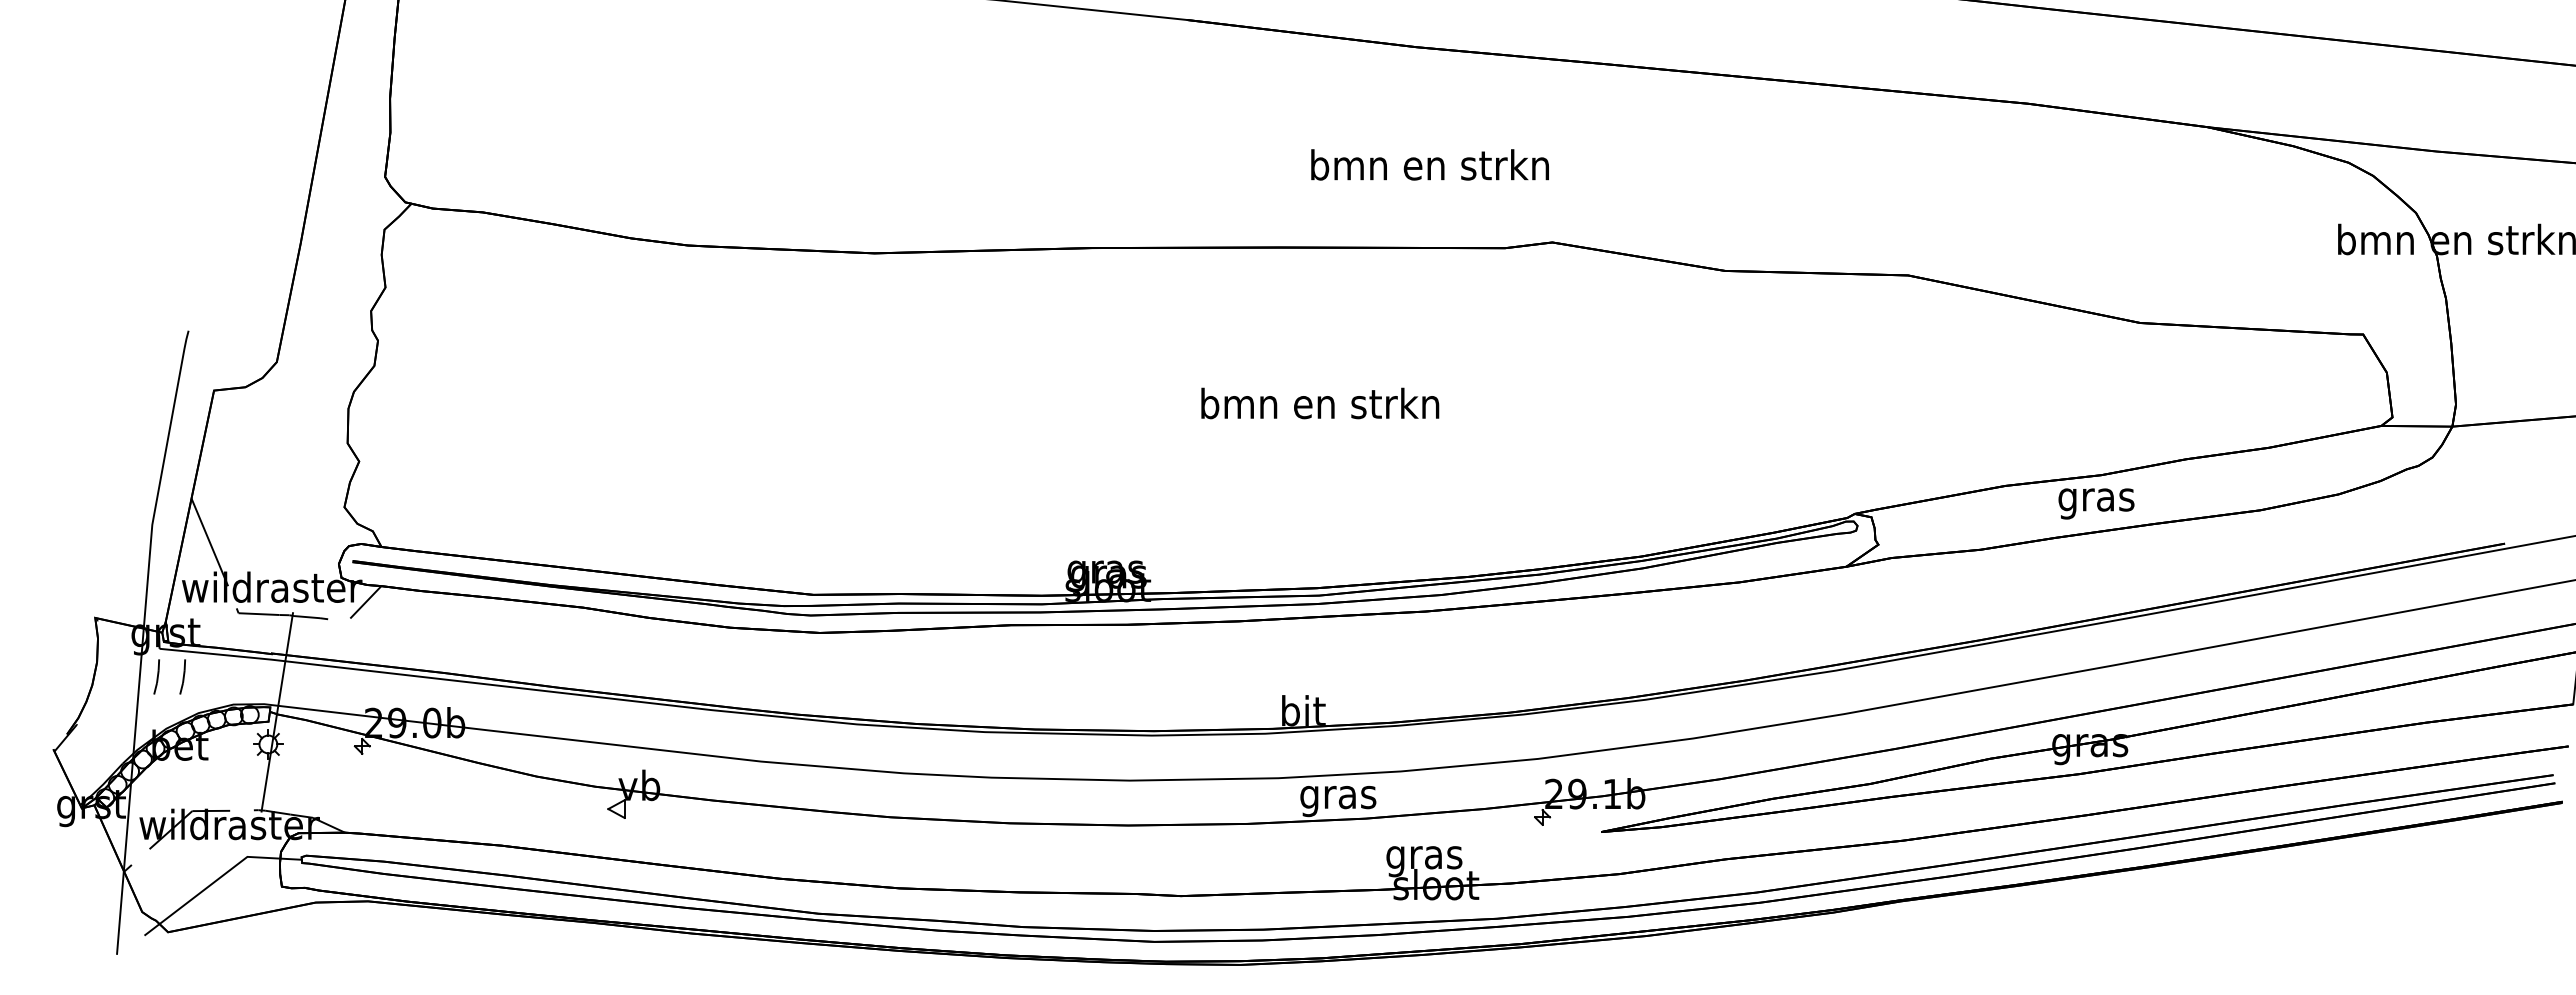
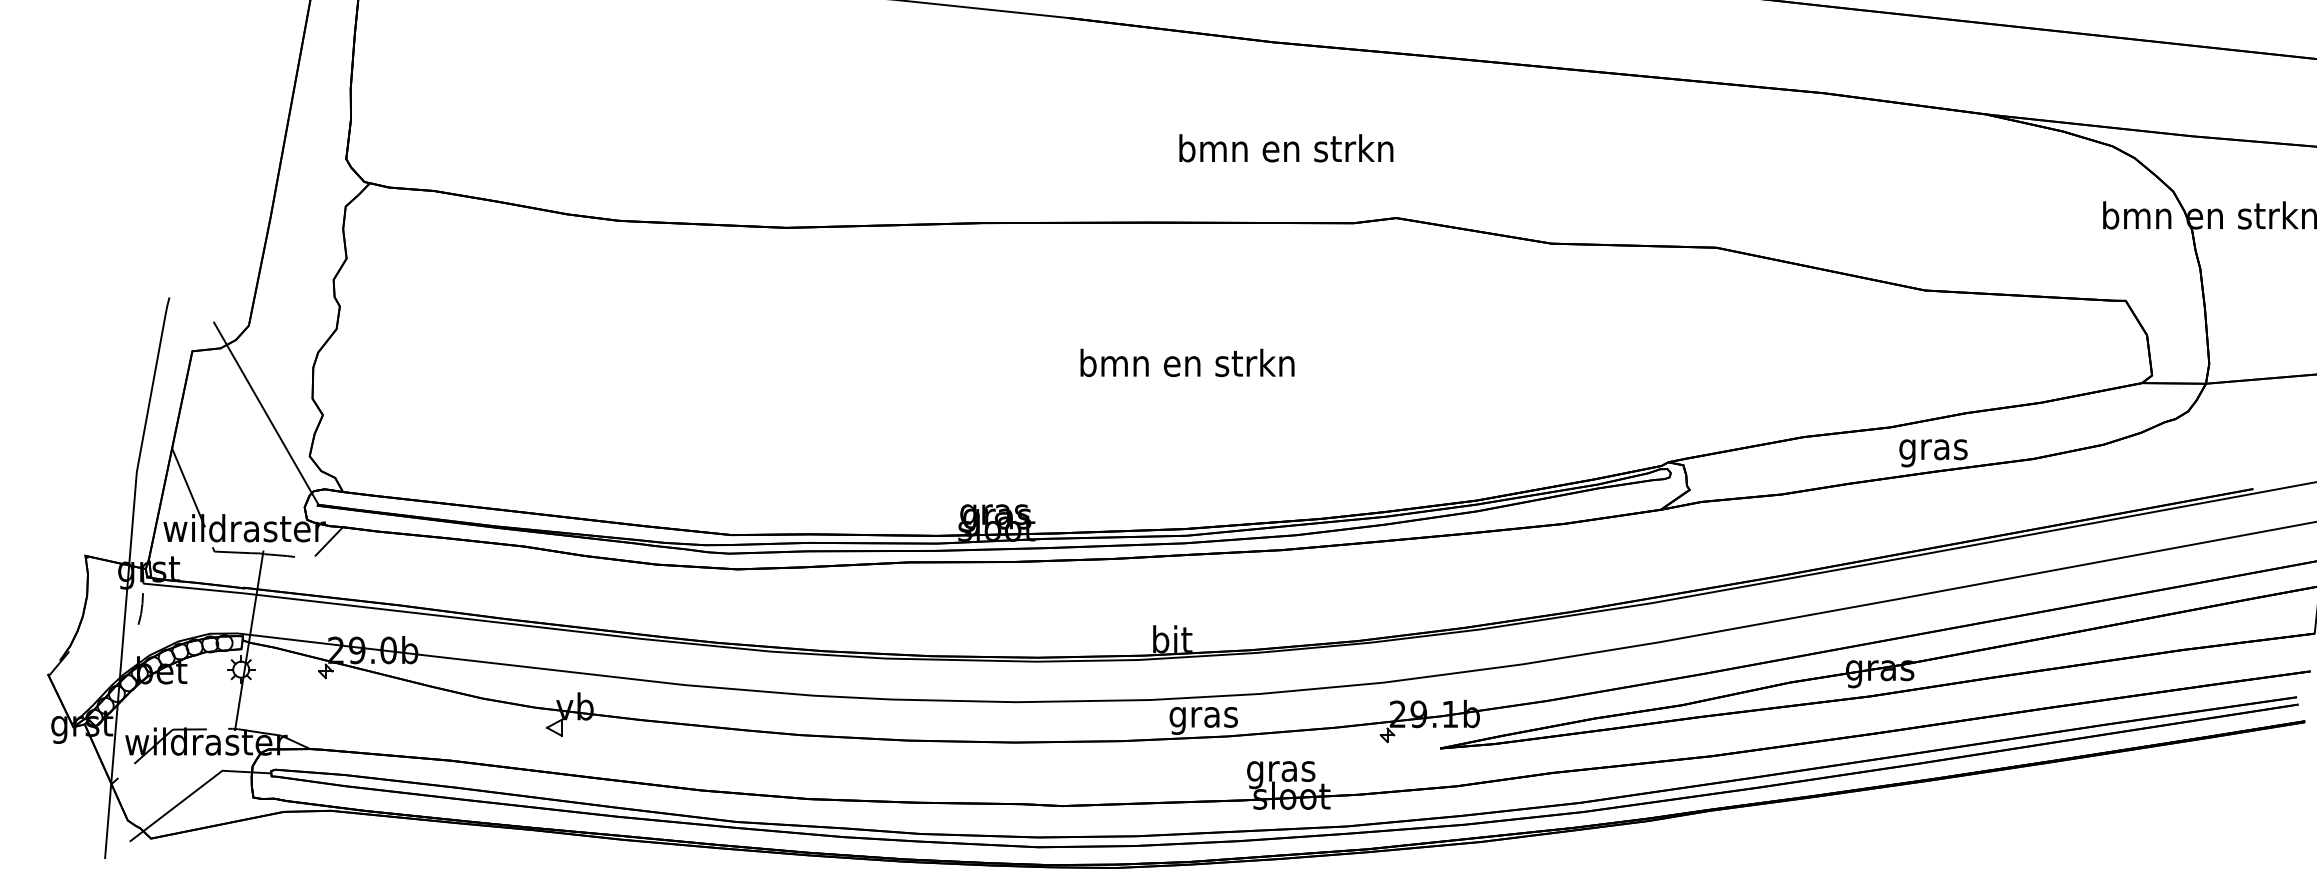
line: (296, 460) -> (266, 414), added
text: (2096, 503) -> (1933, 452), moved
curve: (183, 676) -> (164, 608), removed

